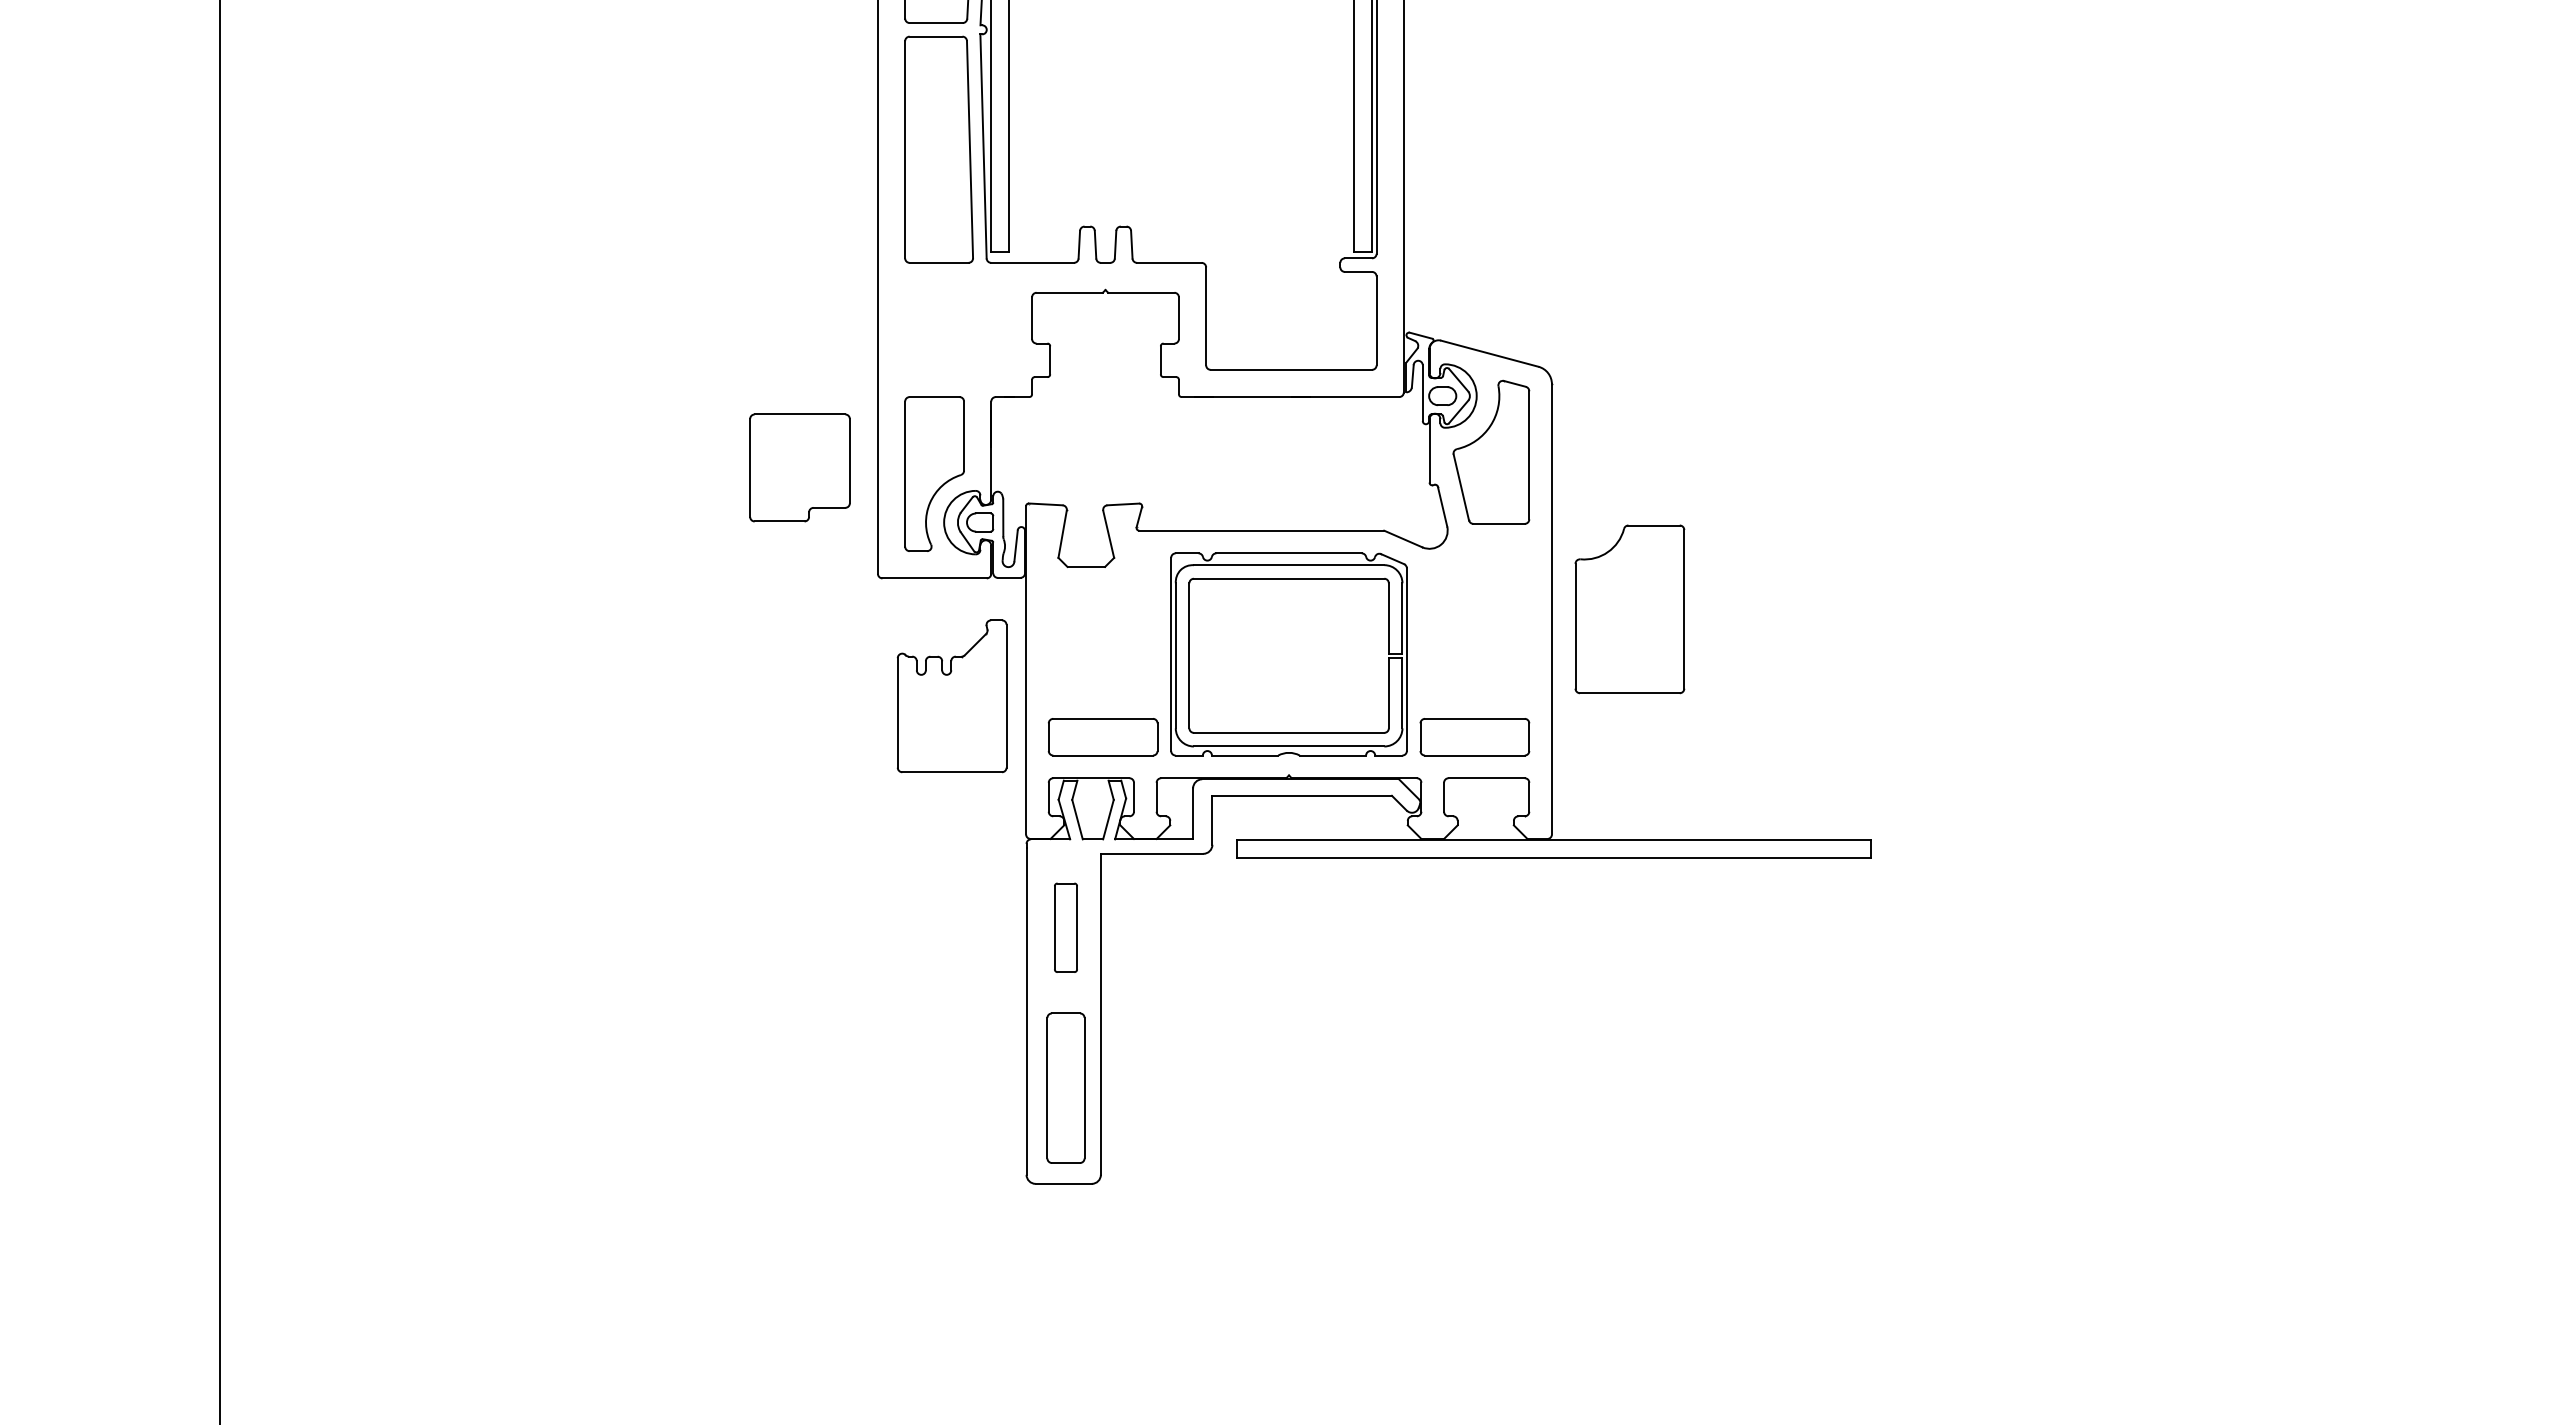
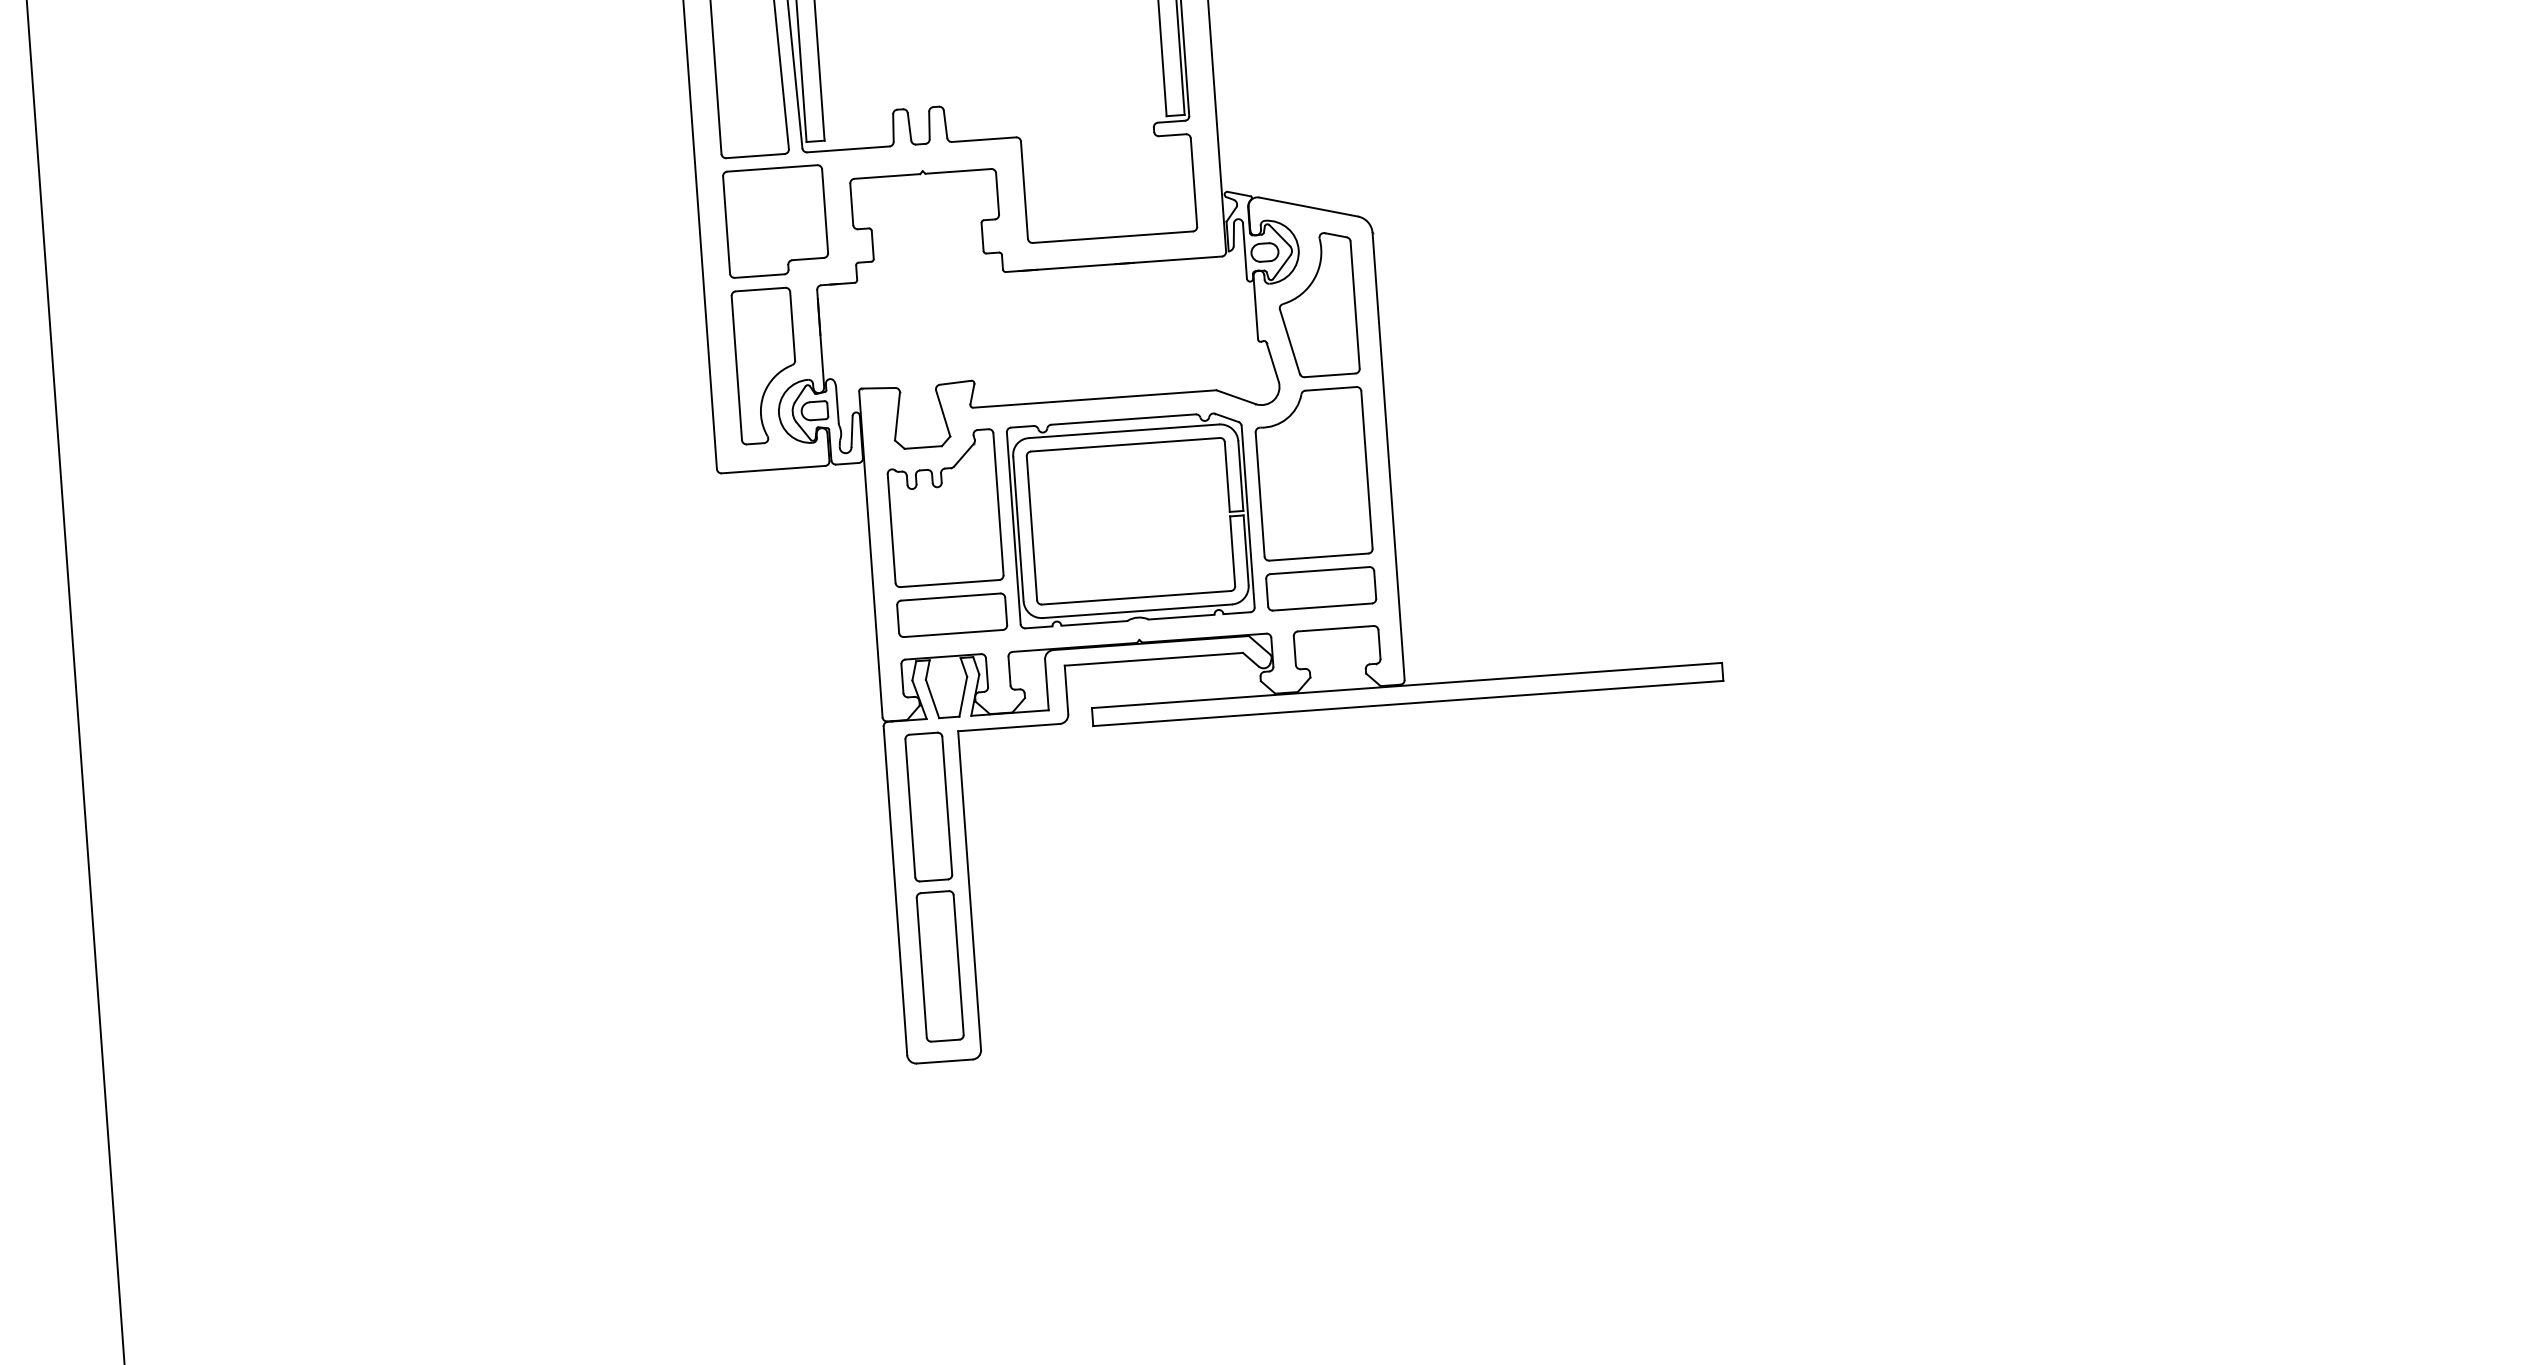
part: (799, 467) -> (775, 221), moved
part: (1629, 609) -> (1312, 473), moved
part: (951, 696) -> (943, 508), moved
part: (1065, 927) -> (928, 806), size x1.67

